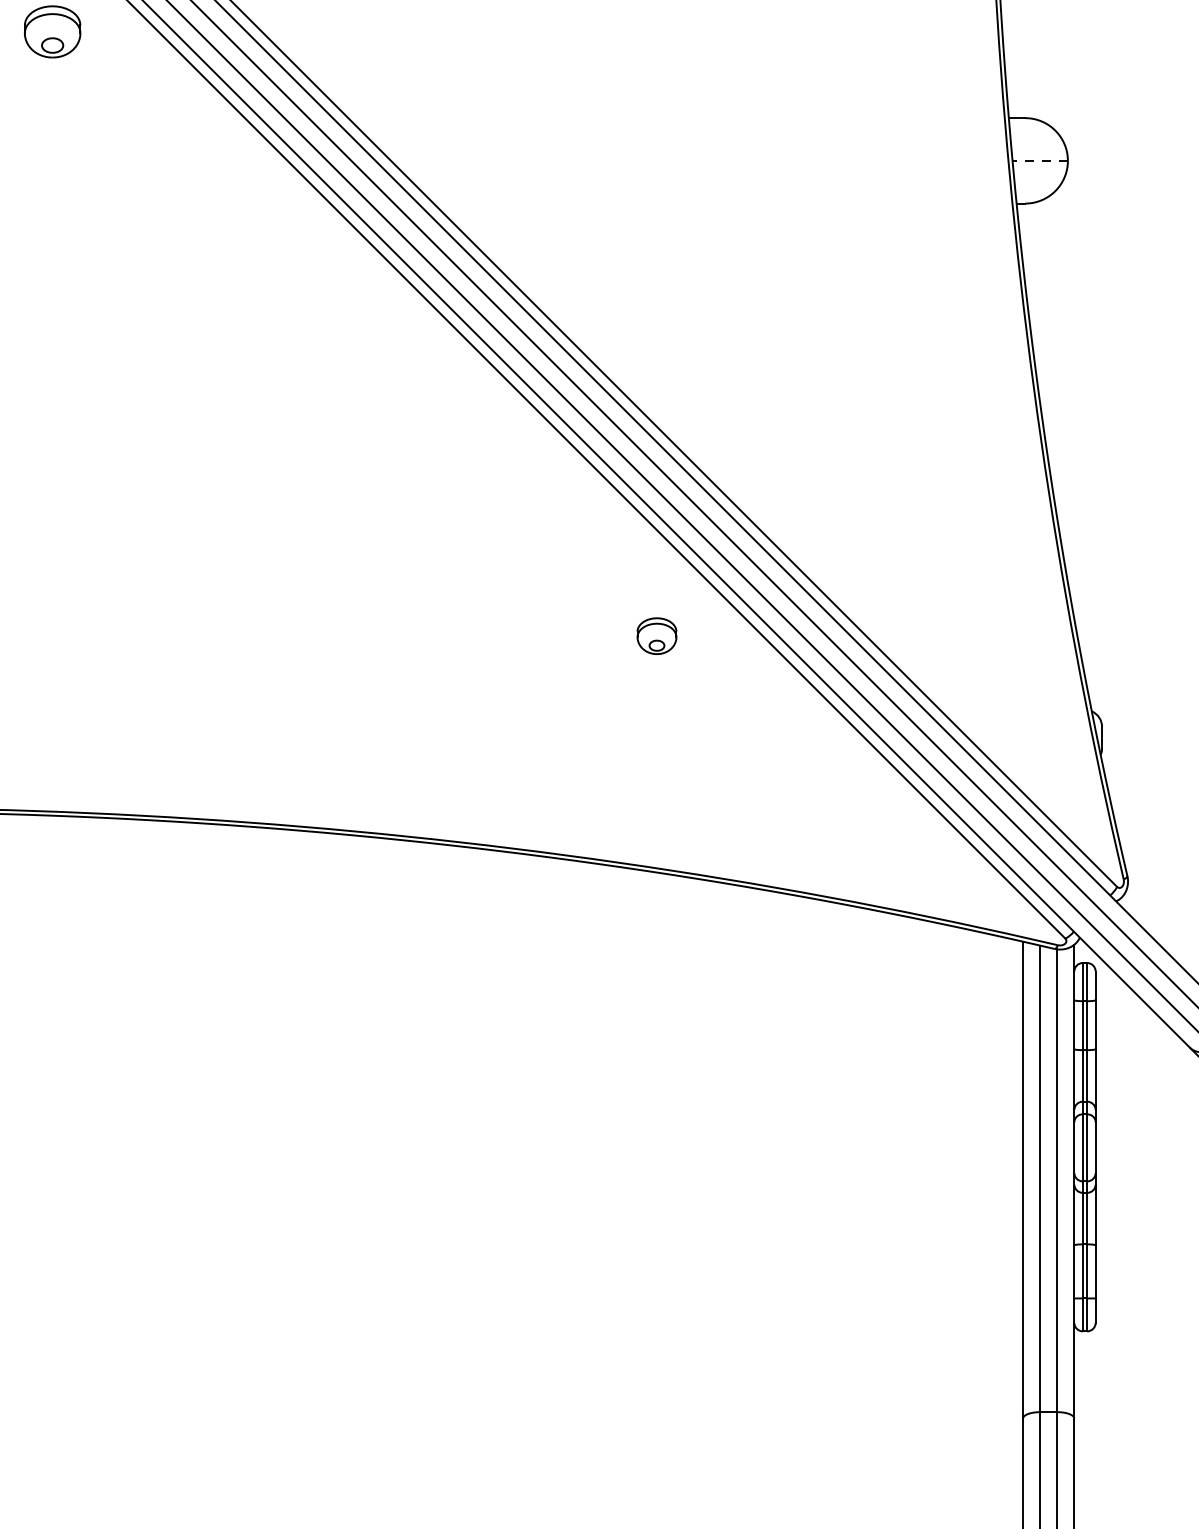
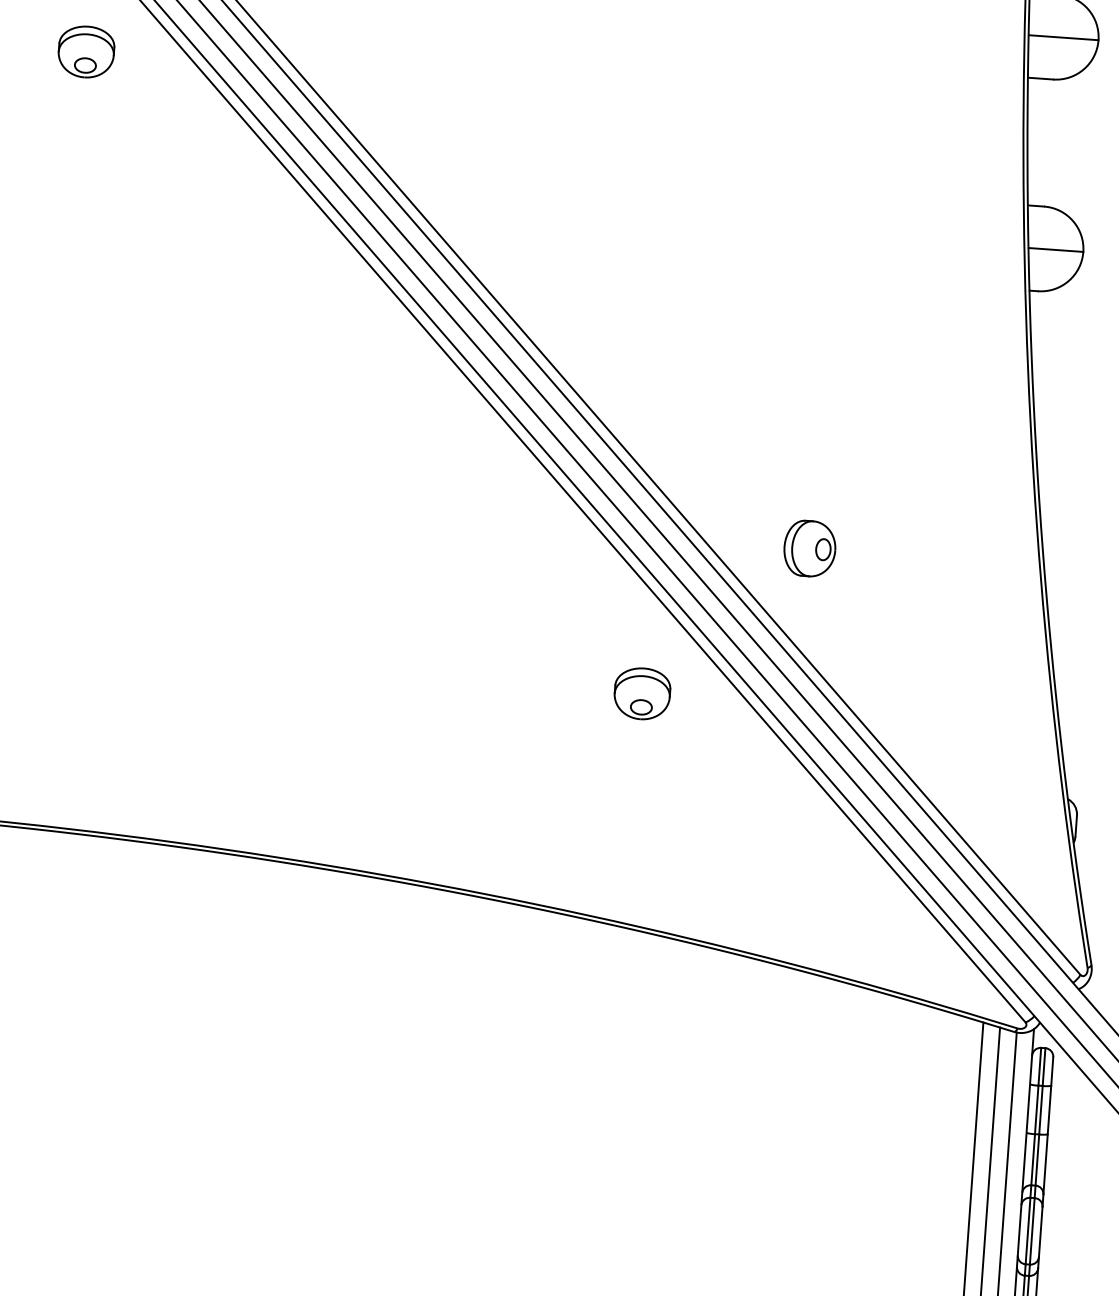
line: (1040, 160) -> (1056, 249), dashed -> solid
part: (814, 478) -> (809, 548), added
part: (656, 635) -> (641, 693), size x1.43

